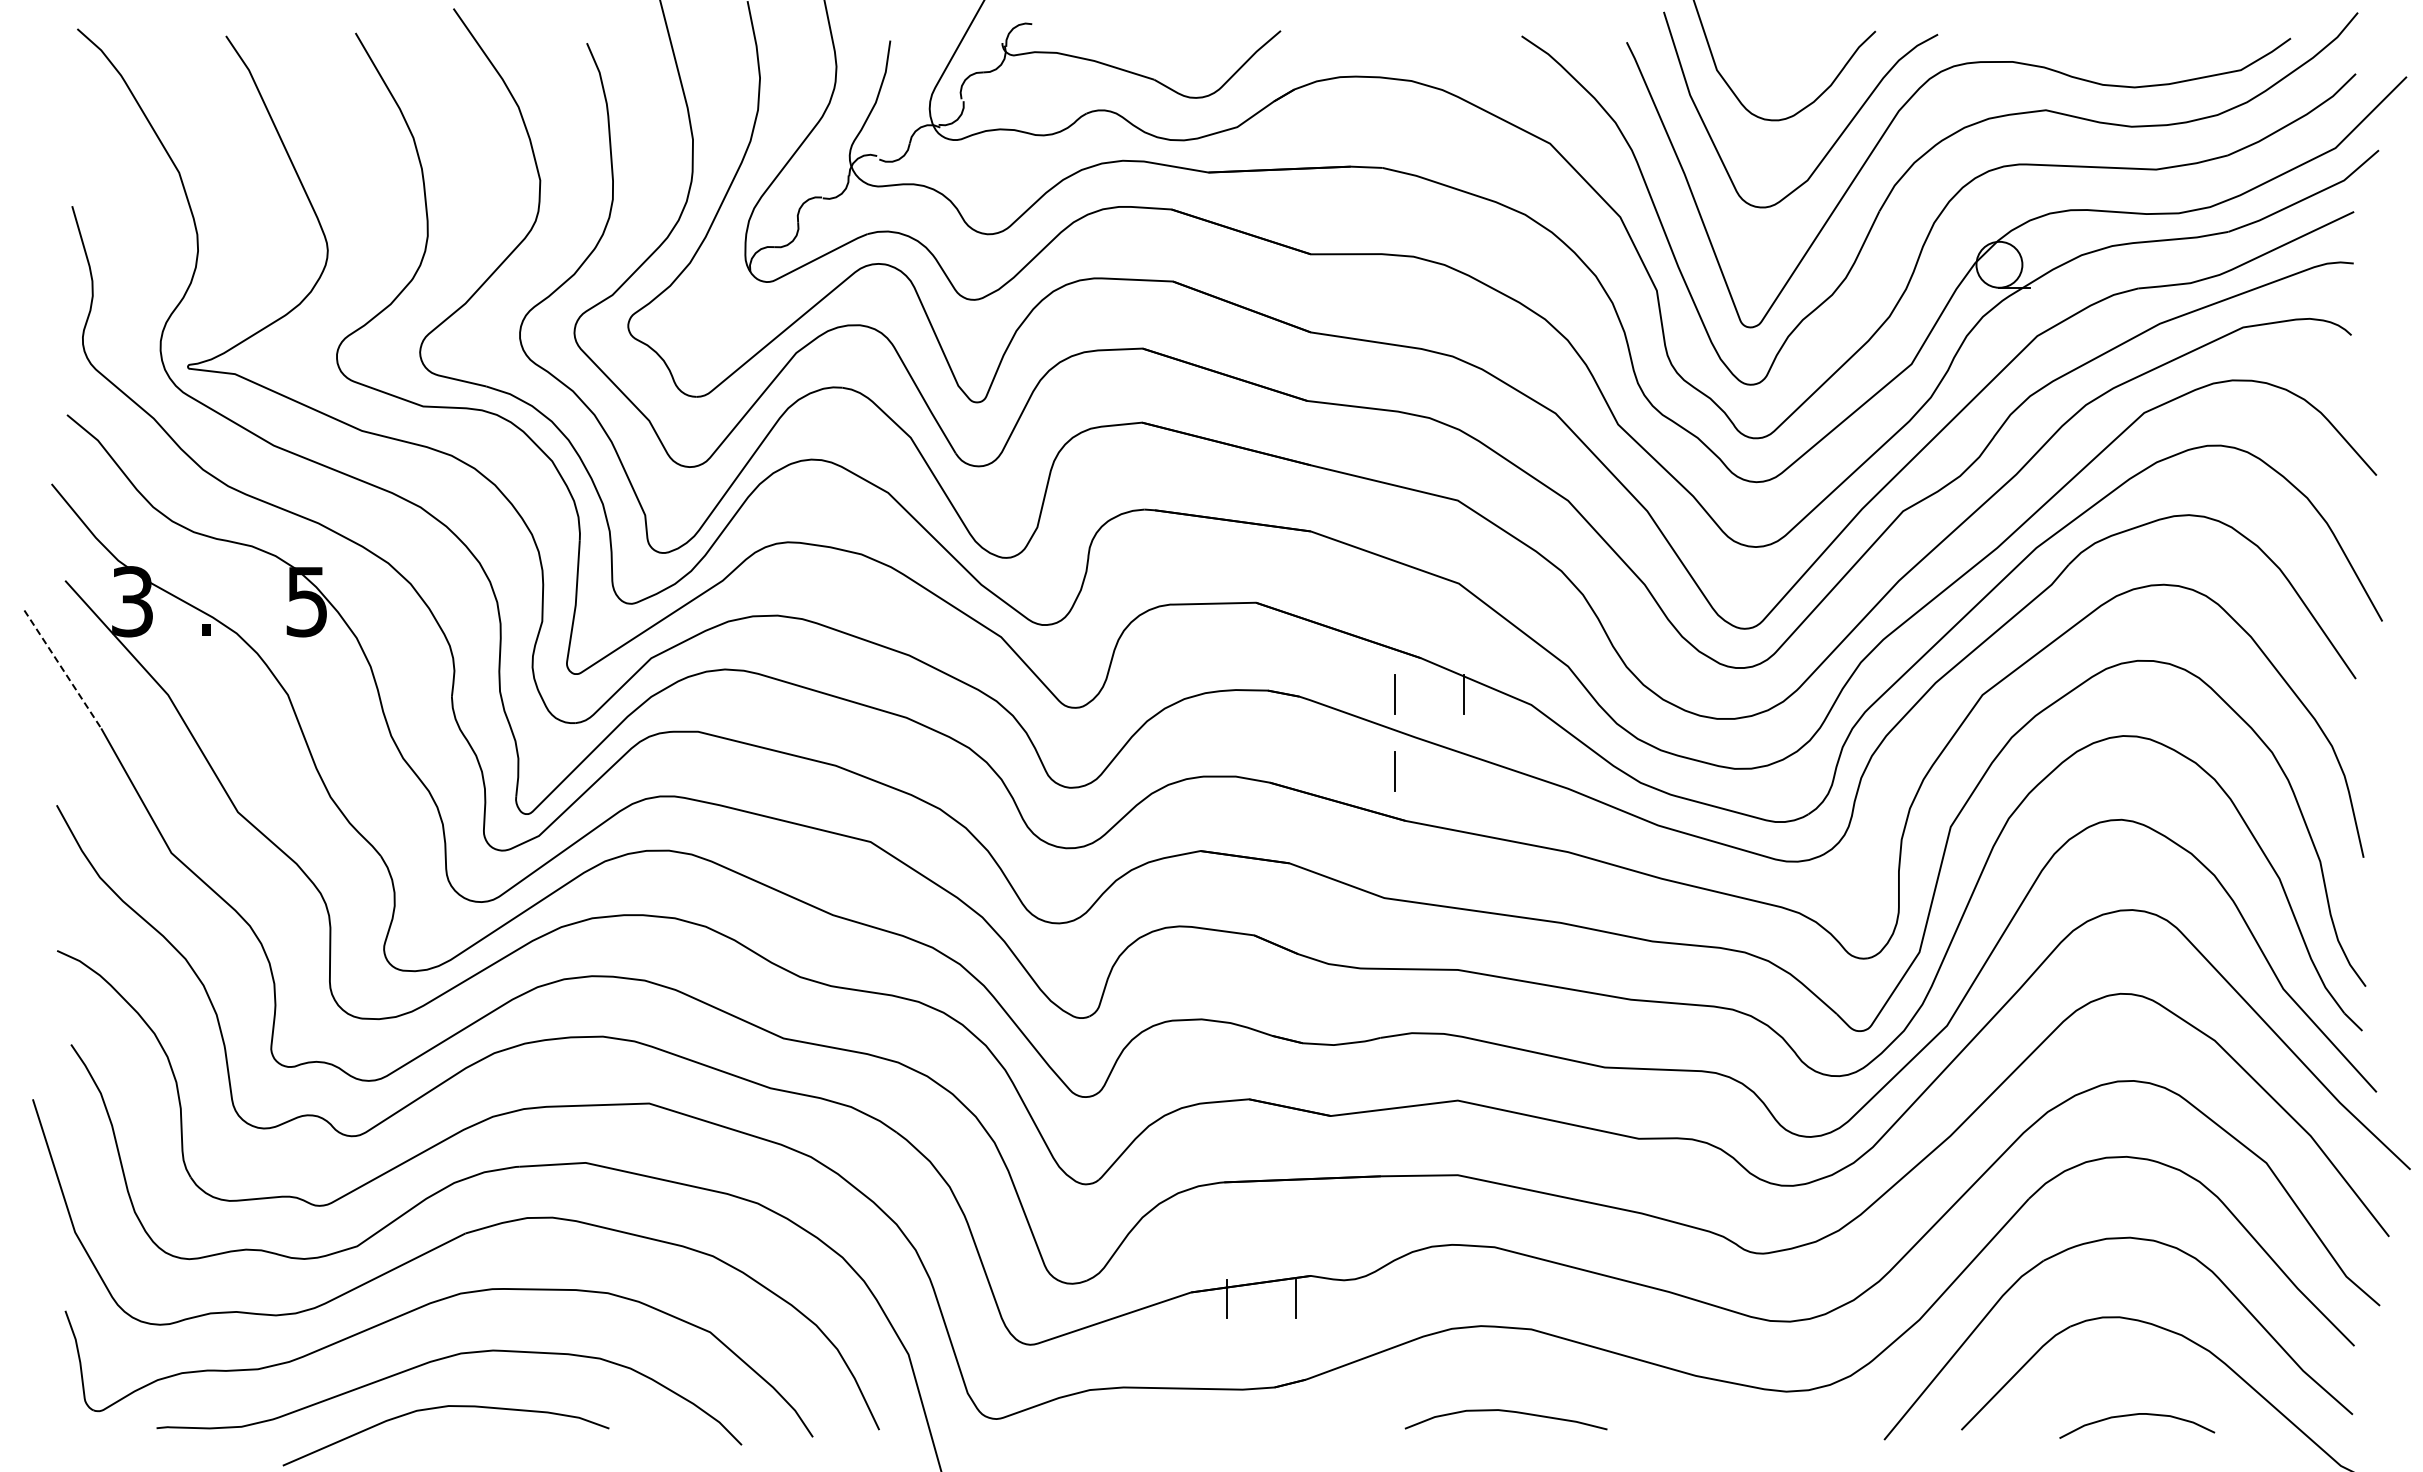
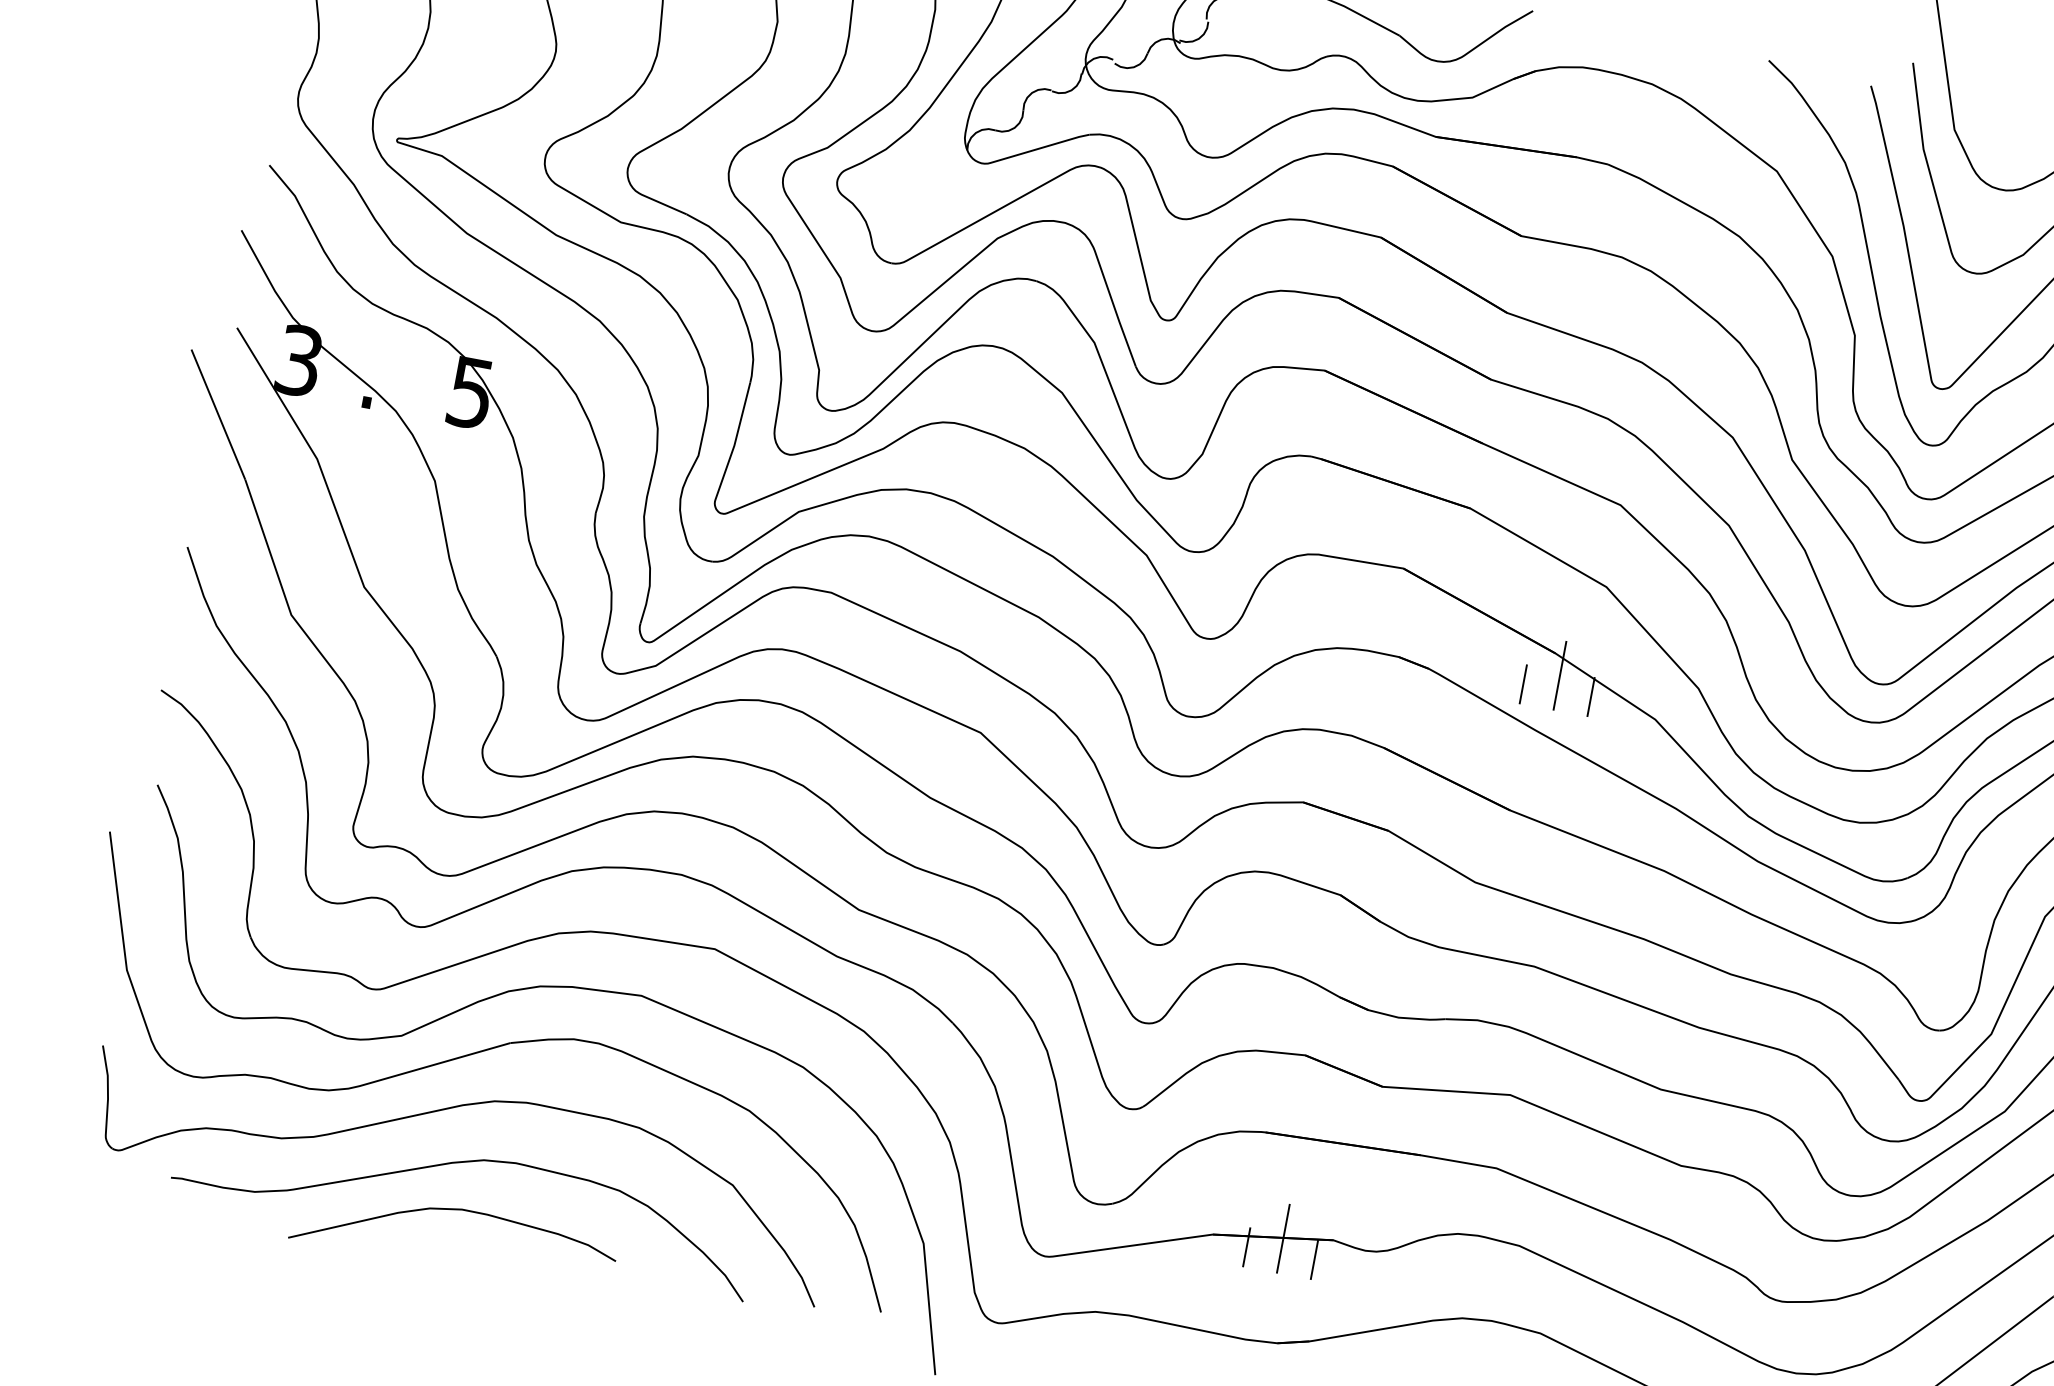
line: (63, 669) -> (219, 414), dashed -> solid
line: (1429, 678) -> (1560, 674), added
line: (1394, 771) -> (1508, 759), removed
line: (1261, 1283) -> (1283, 1238), added

